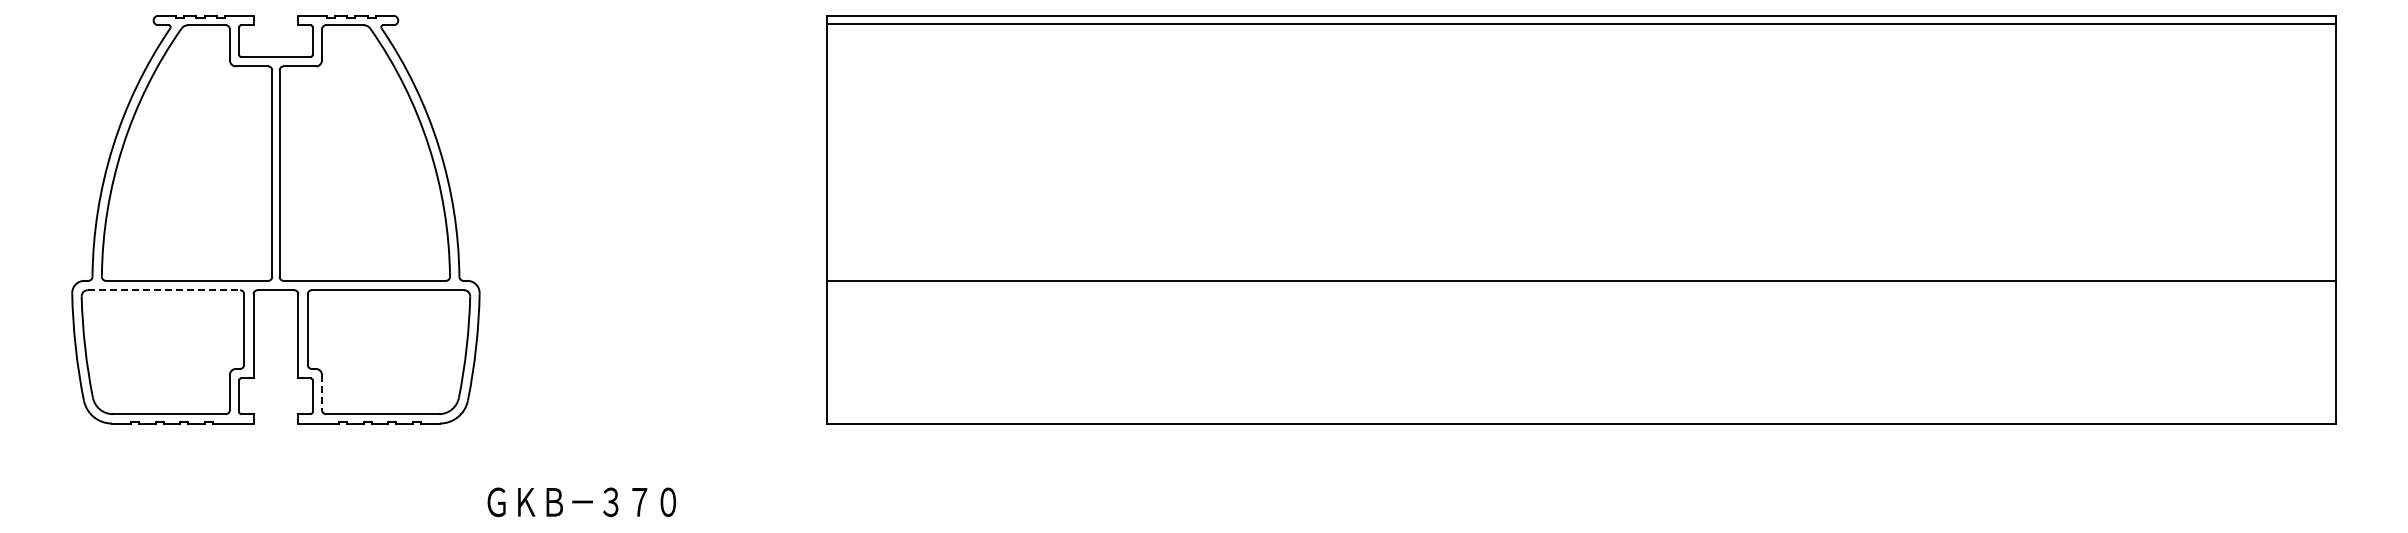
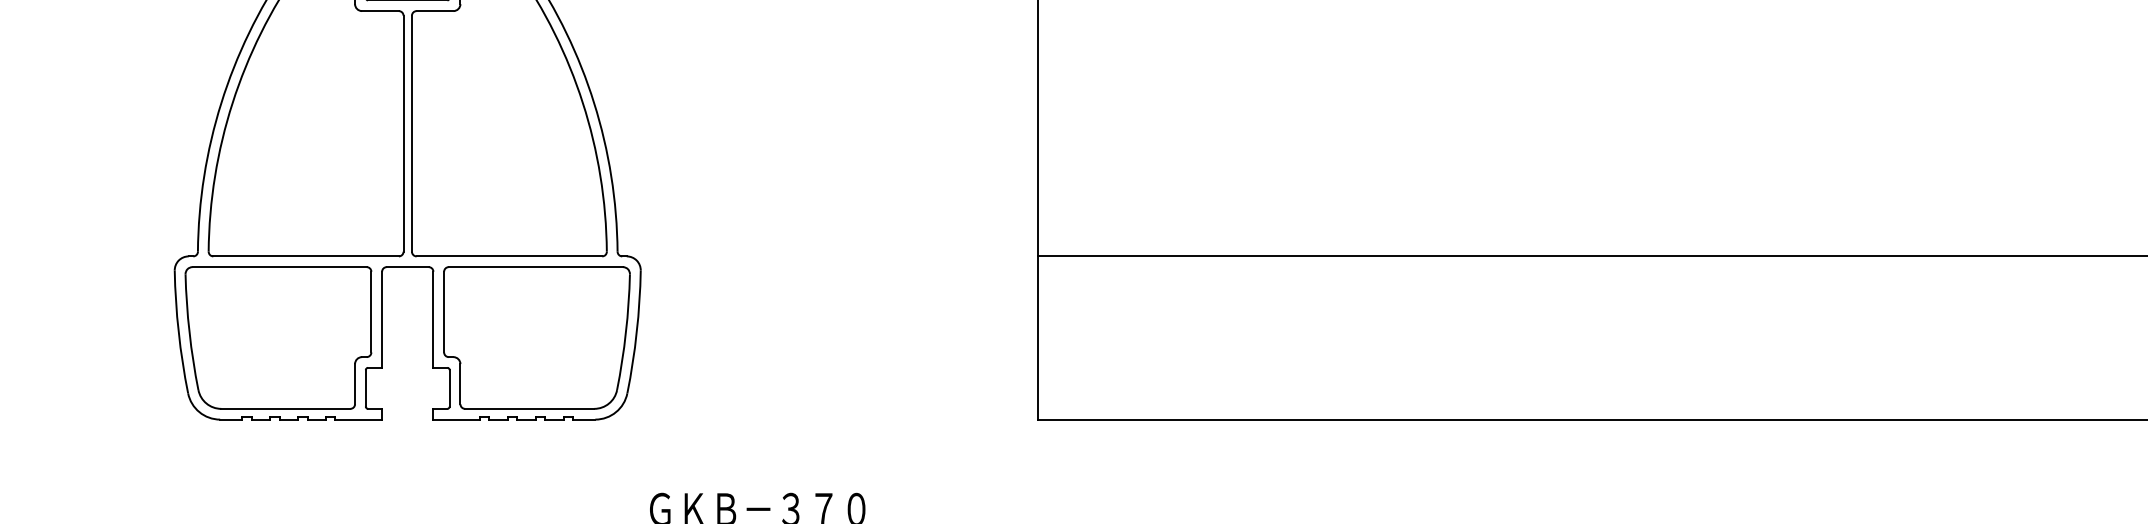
line: (164, 290) -> (280, 267), dashed -> solid
line: (322, 392) -> (461, 384), dashed -> solid

